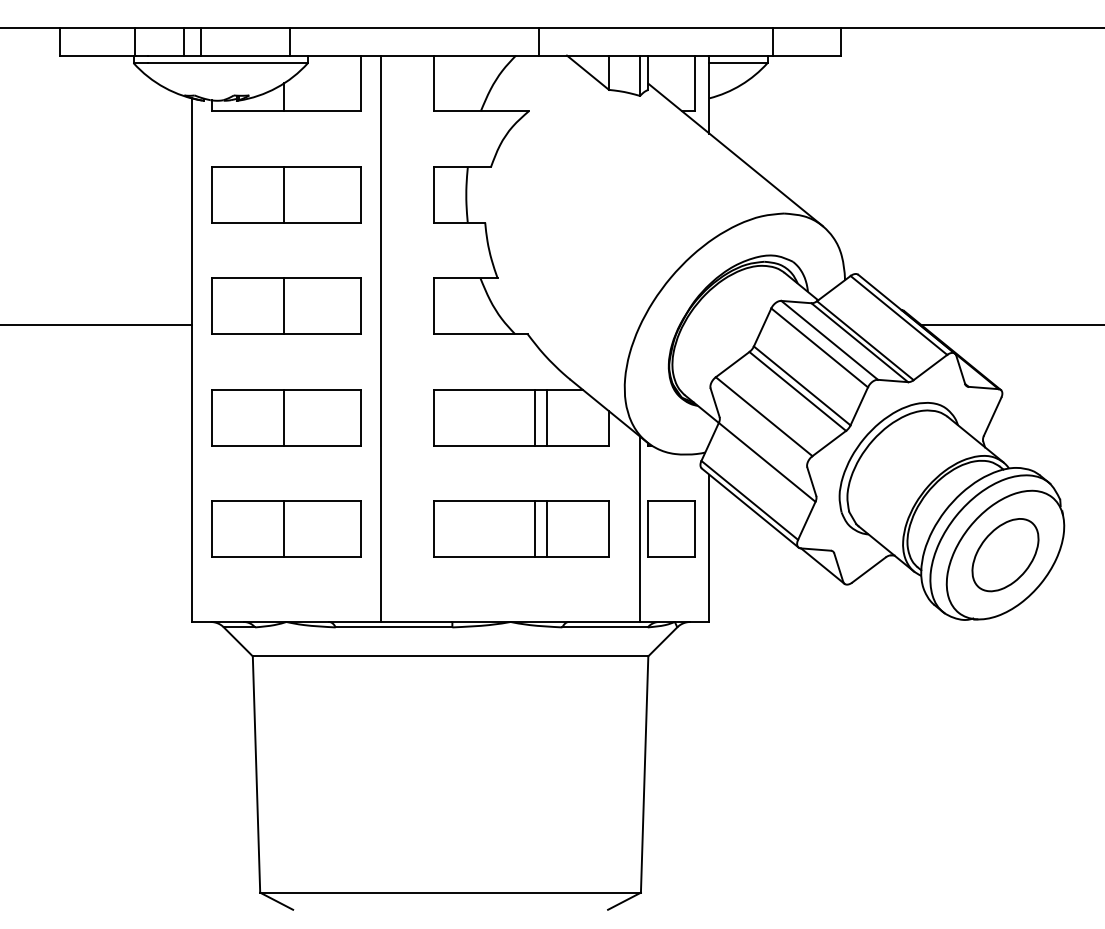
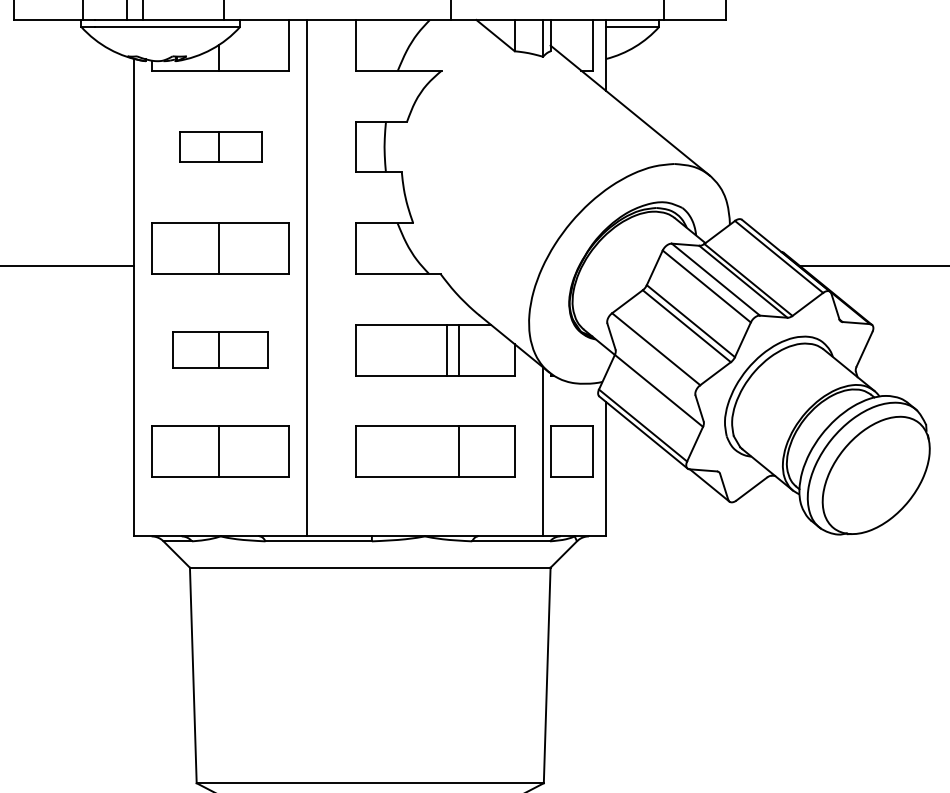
part: (286, 194) -> (220, 146), size x0.6
part: (286, 417) -> (220, 349), size x0.7
line: (534, 528) -> (446, 451), removed
part: (1005, 555) -> (876, 475), removed

